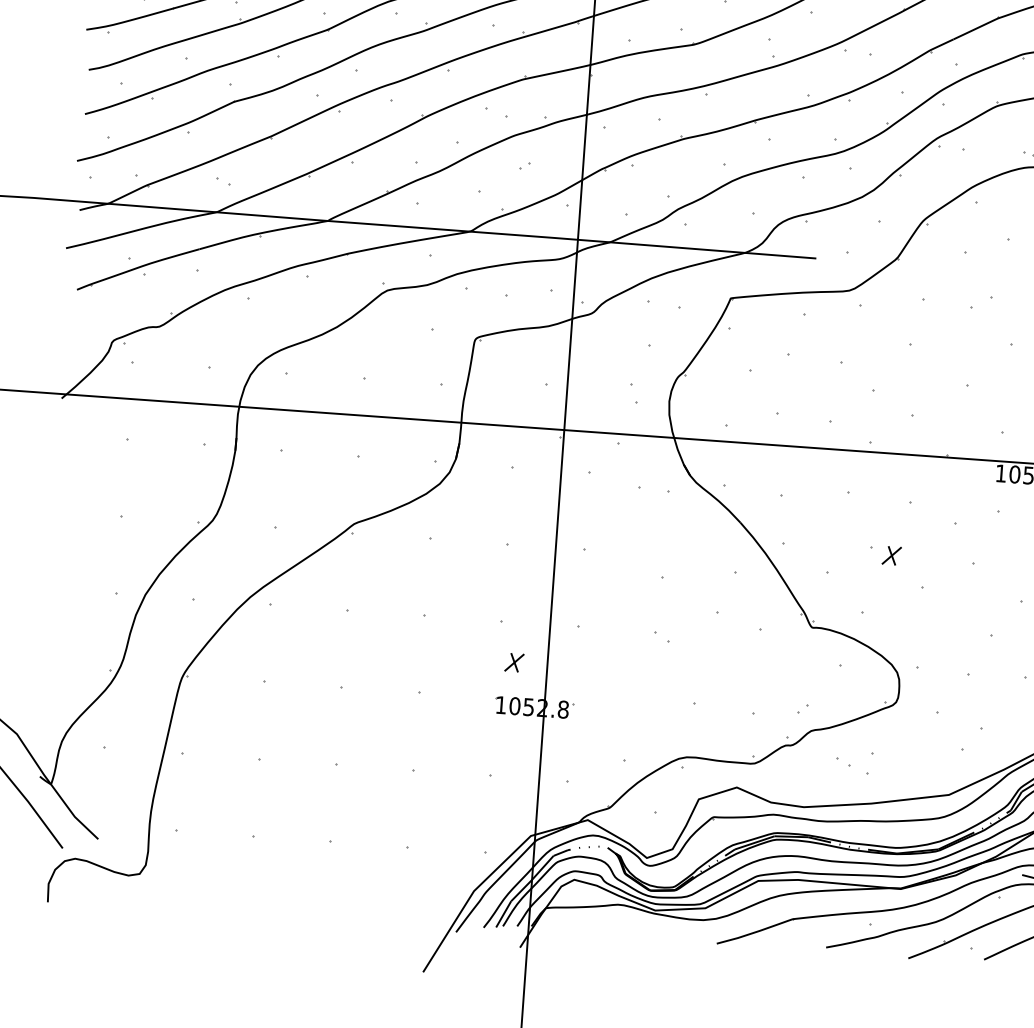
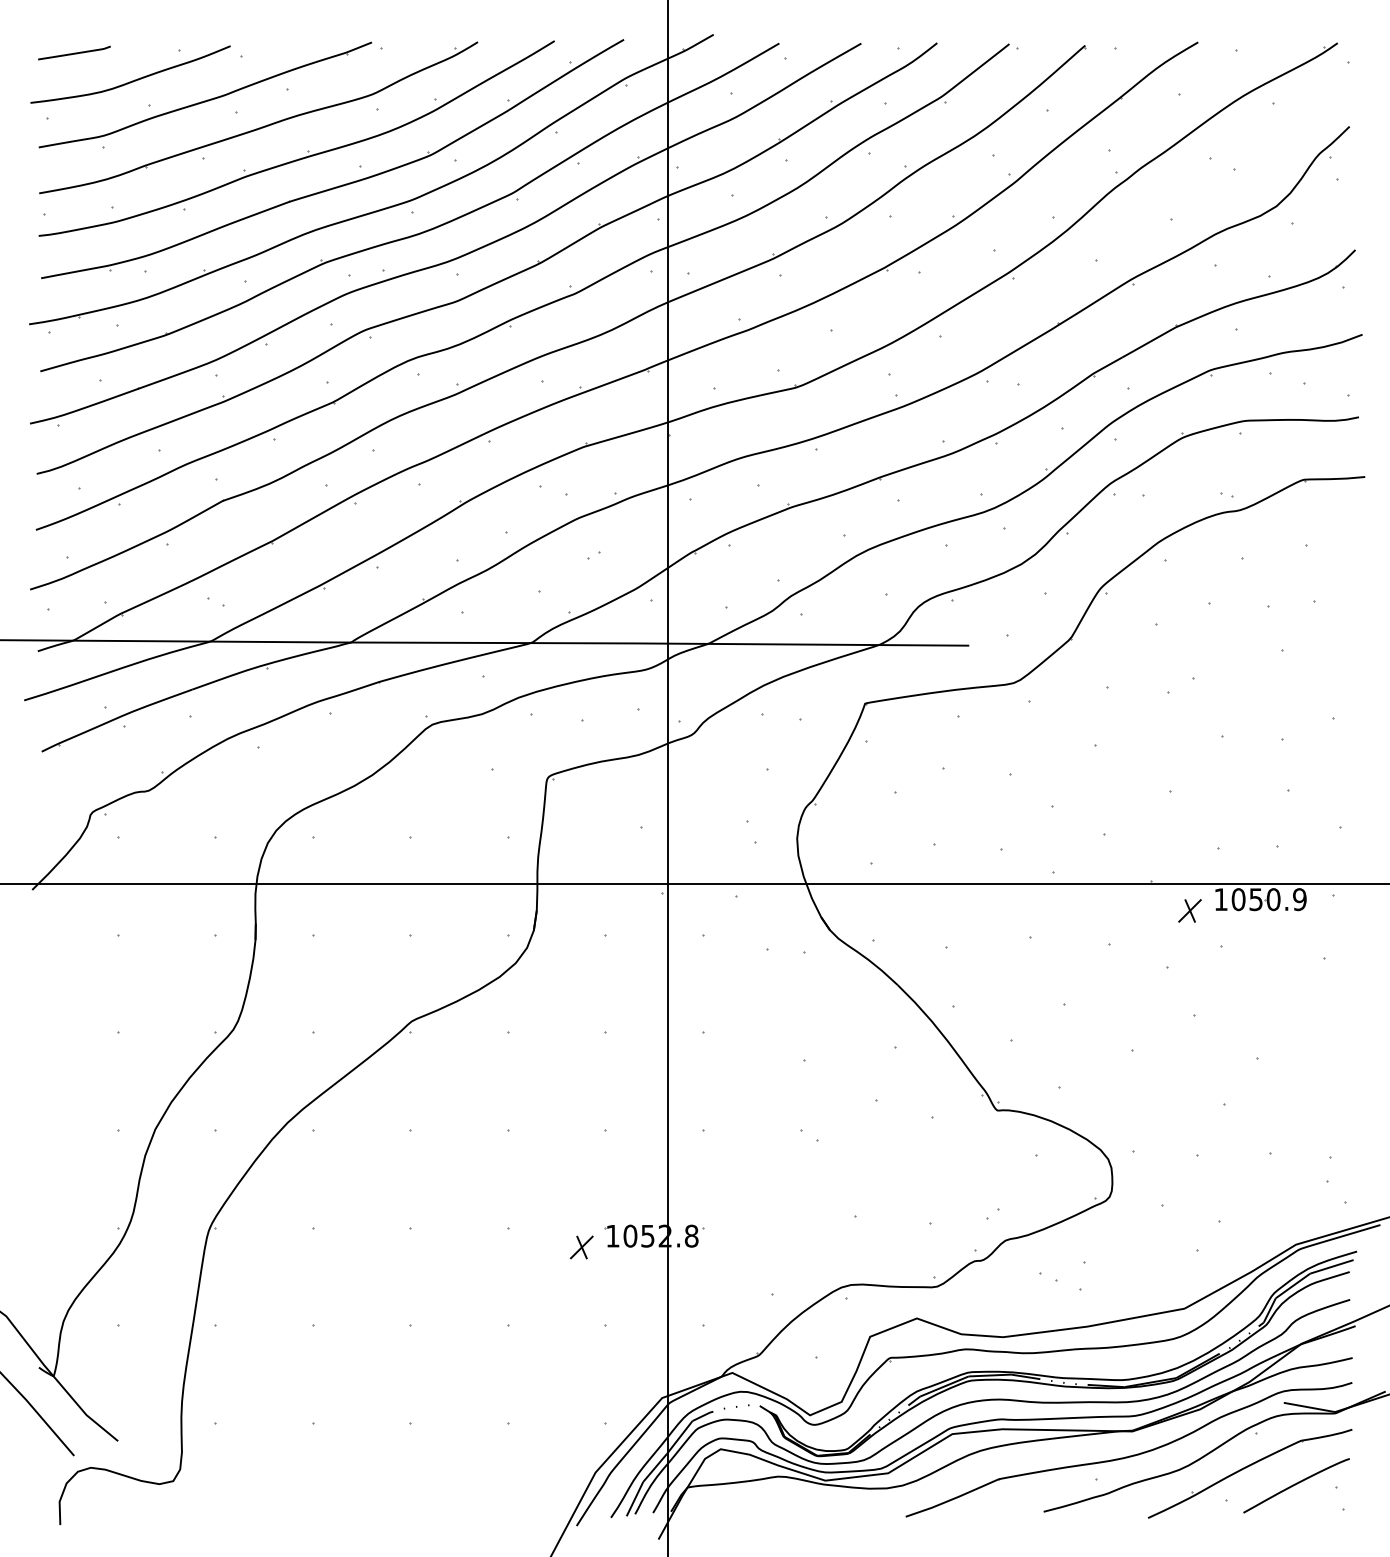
part: (891, 555) -> (1189, 910), moved
part: (514, 662) -> (581, 1247), moved

